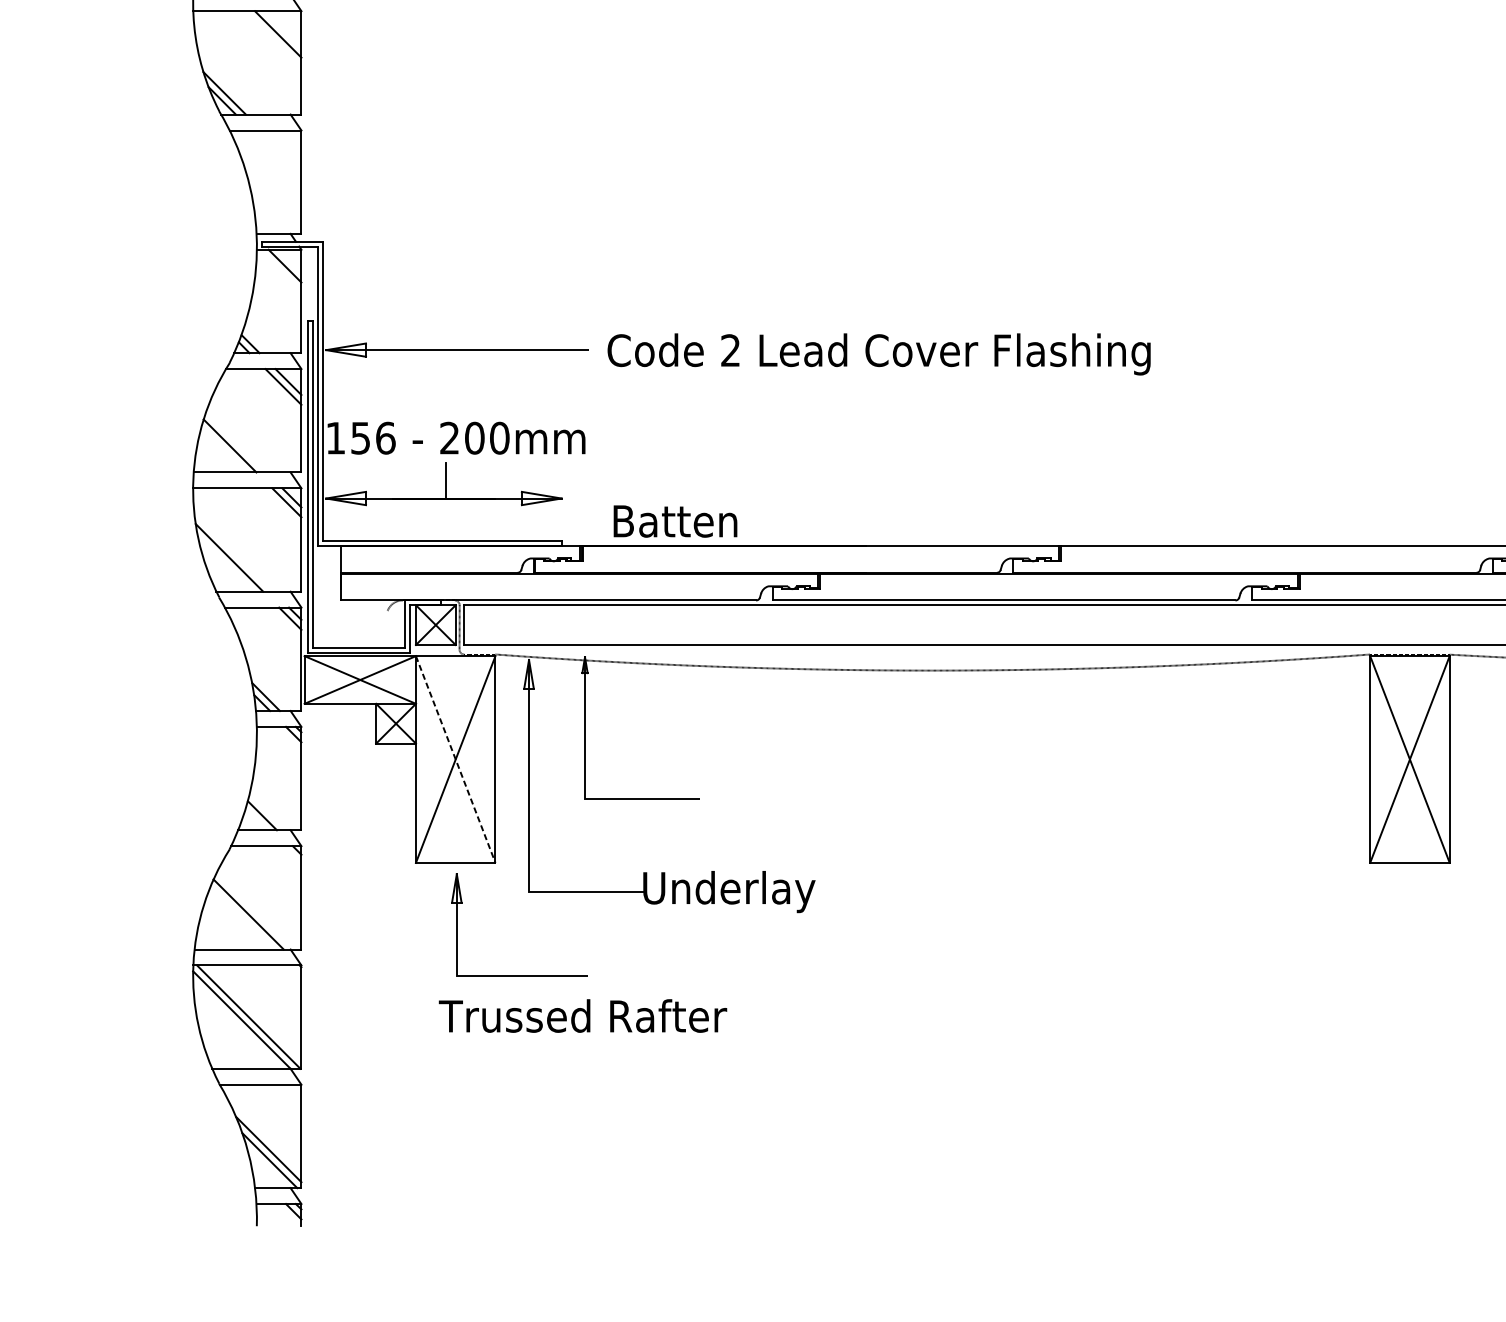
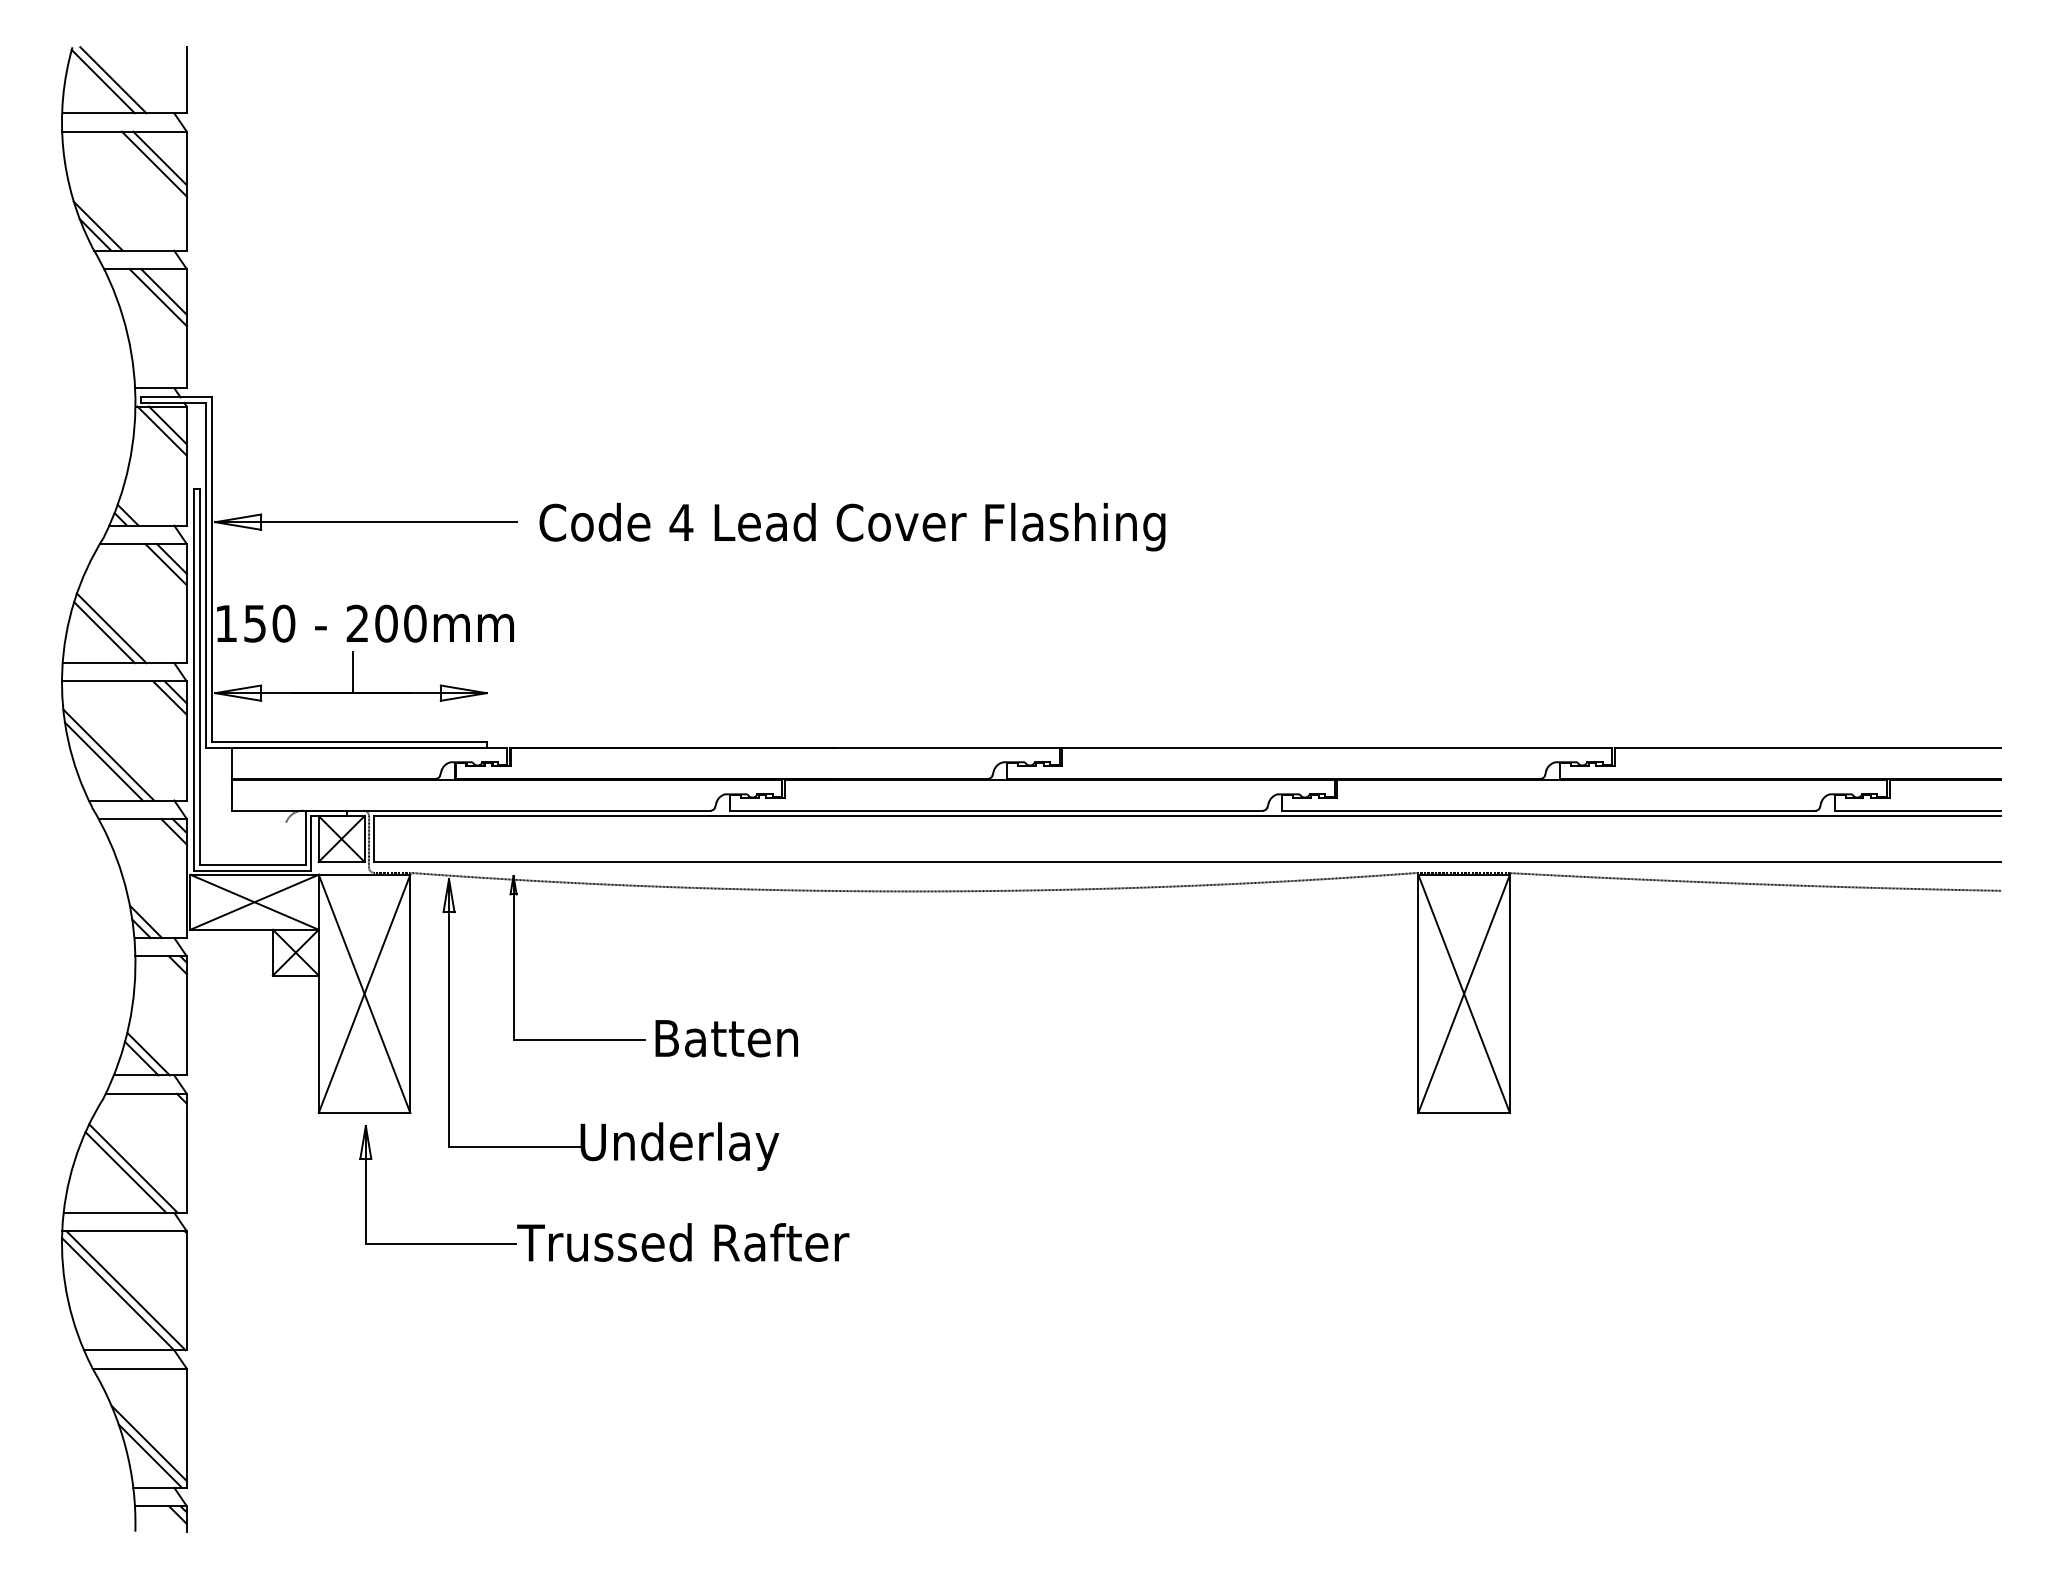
line: (272, 38) -> (153, 163), added
line: (281, 149) -> (163, 291), added
line: (276, 155) -> (157, 297), added
line: (279, 270) -> (161, 430), added
text: (730, 349) -> (681, 521), 2 -> 4
text: (385, 438) -> (283, 623), 156 -> 150
line: (236, 442) -> (111, 628), added
text: (675, 521) -> (726, 1038), moved
line: (233, 551) -> (108, 754), added
line: (455, 759) -> (364, 993), dashed -> solid
line: (268, 811) -> (148, 1053), added
line: (255, 911) -> (133, 1168), added
text: (583, 1016) -> (683, 1242), moved

